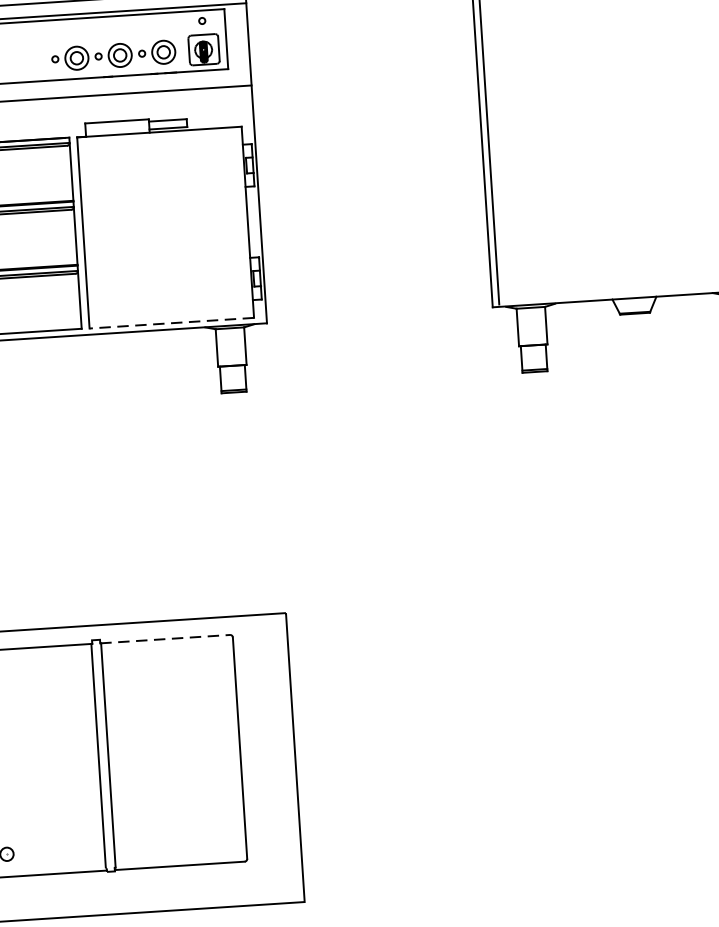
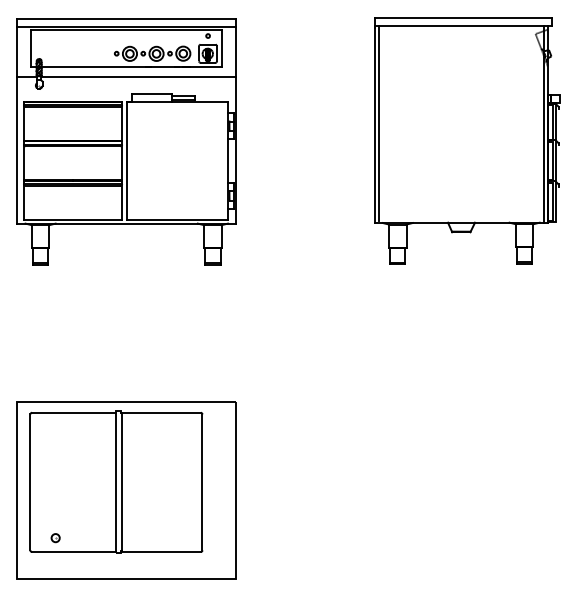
line: (171, 322) -> (177, 219), dashed -> solid
line: (164, 638) -> (160, 412), dashed -> solid

